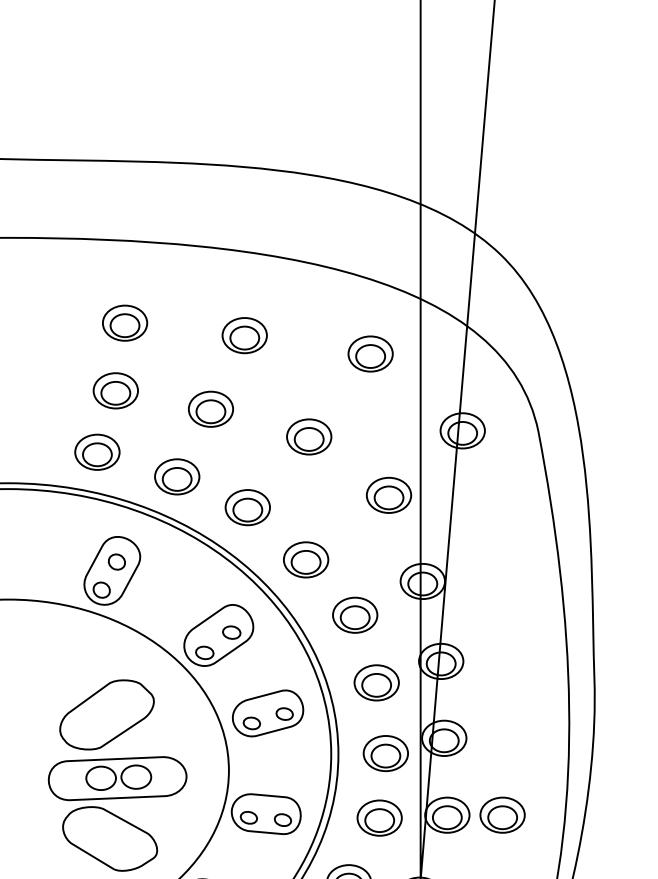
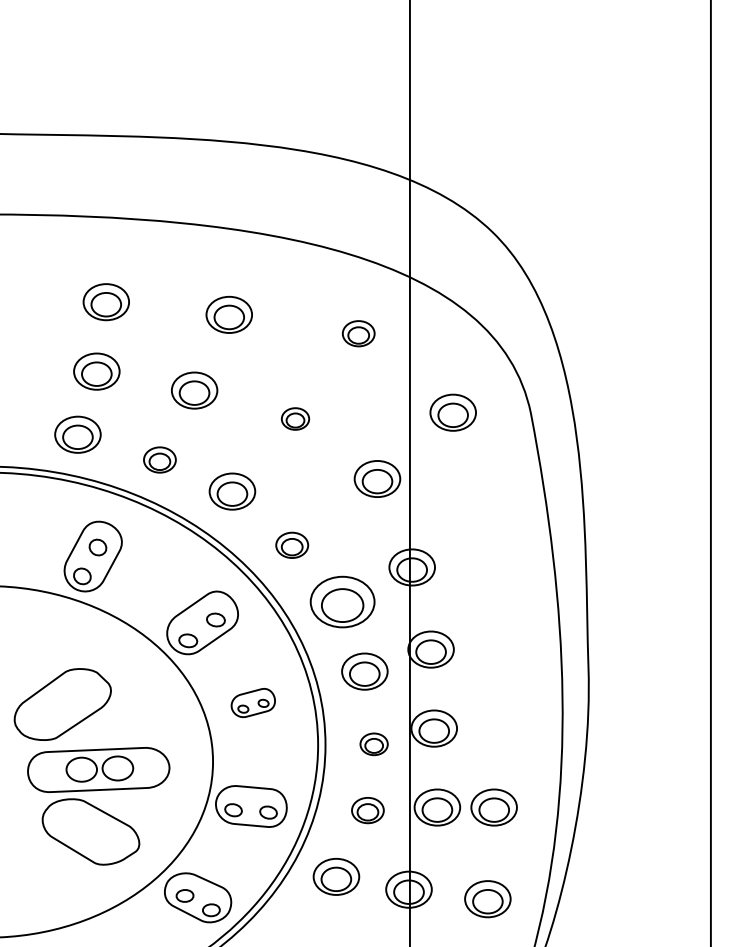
part: (370, 353) -> (358, 333), size x0.7
part: (309, 436) -> (295, 418), size x0.6
part: (176, 476) -> (159, 459), size x0.7
part: (305, 560) -> (291, 545), size x0.7
part: (354, 615) -> (342, 602), size x1.4
part: (268, 712) -> (253, 702), size x0.6
part: (106, 714) -> (62, 704), moved
part: (385, 753) -> (373, 744), size x0.6
part: (379, 818) -> (367, 810), size x0.7

